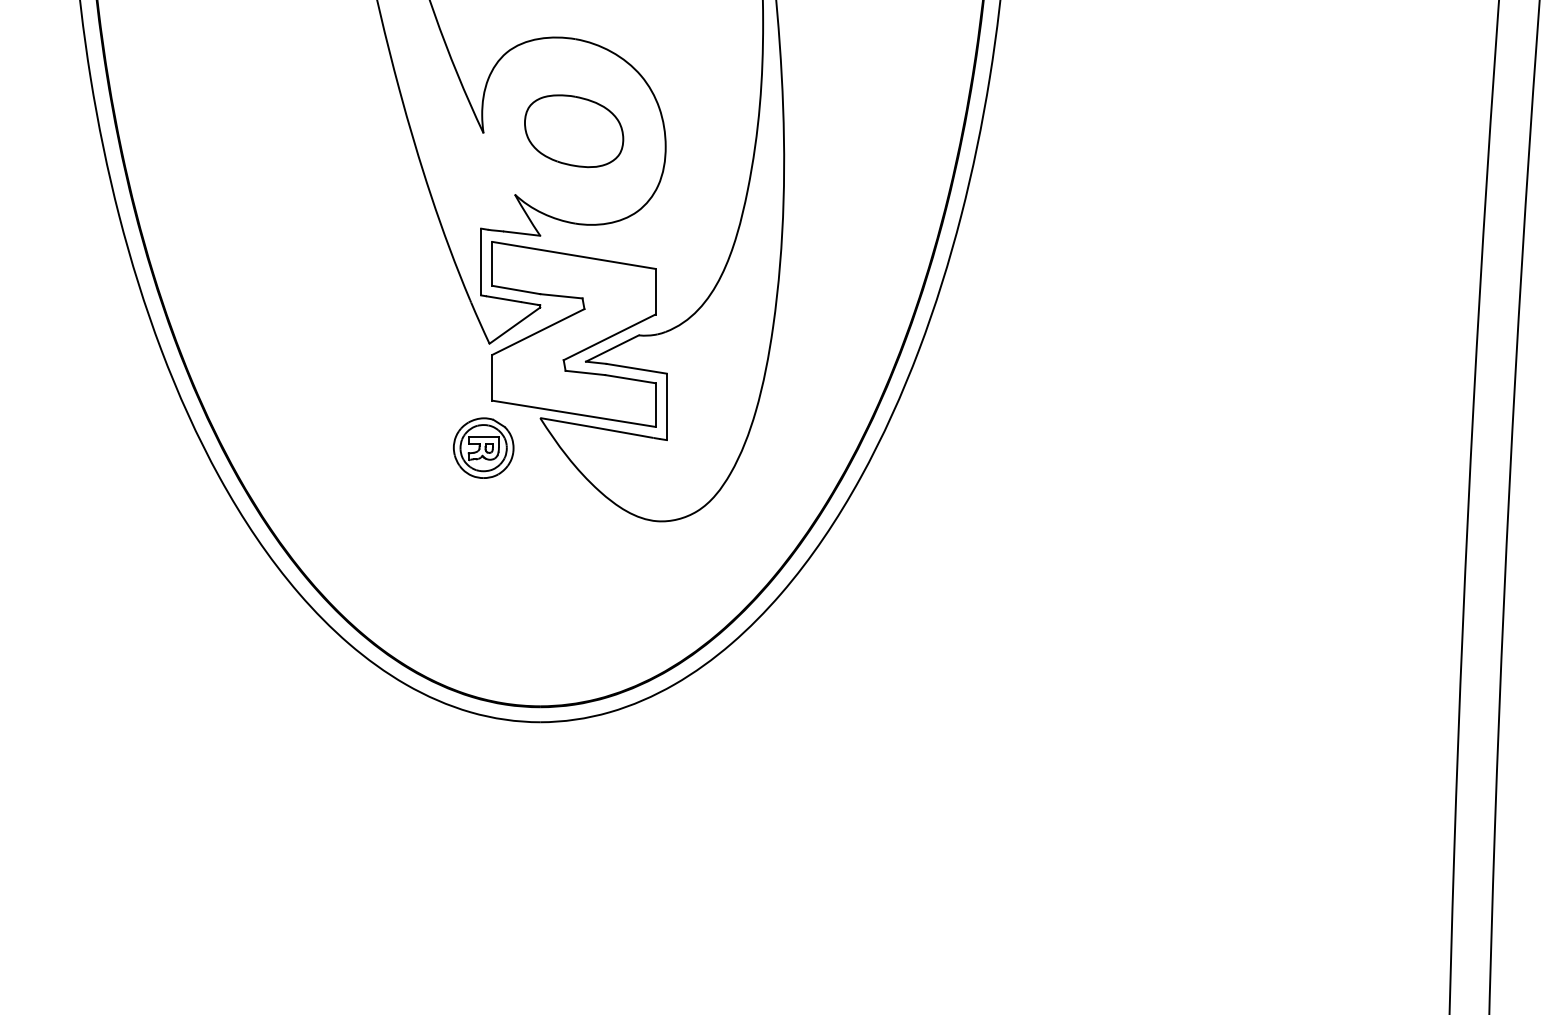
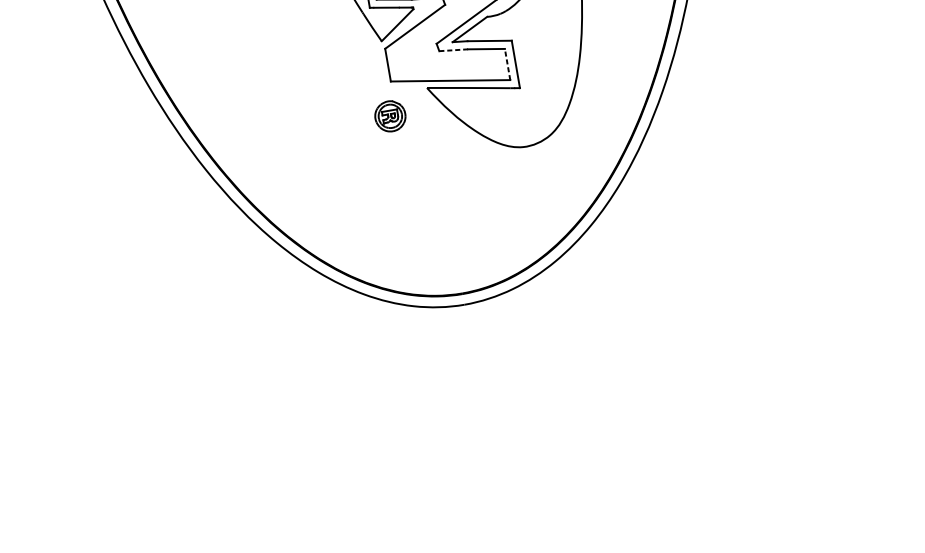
line: (585, 372) -> (453, 49), solid -> dashed
line: (655, 405) -> (507, 64), solid -> dashed
part: (483, 447) -> (390, 115), size x0.7

